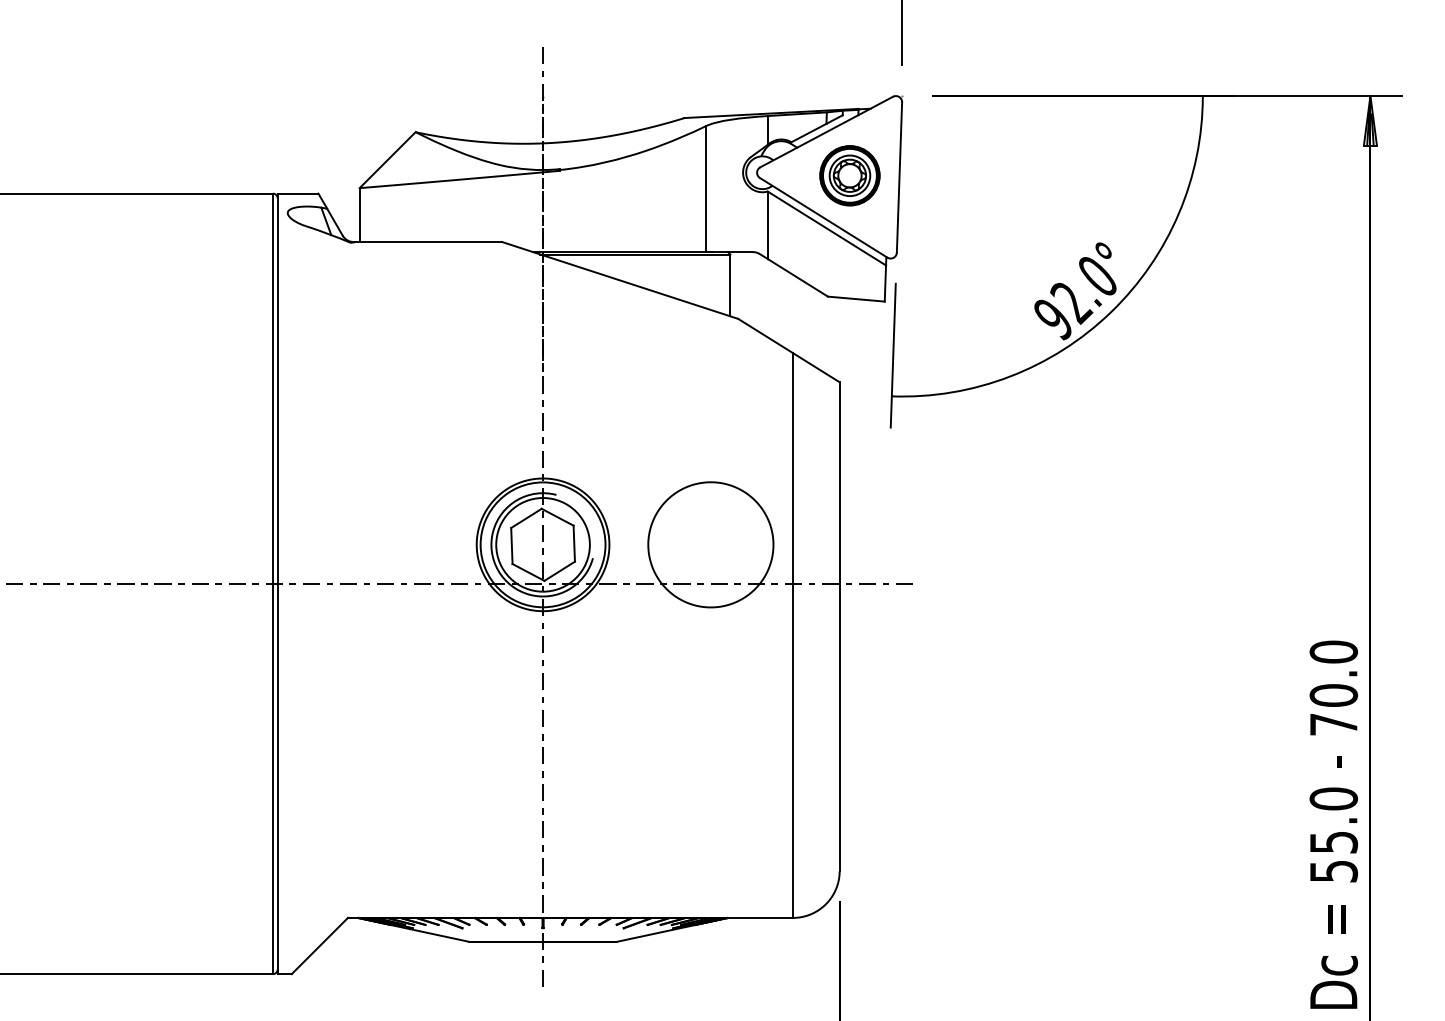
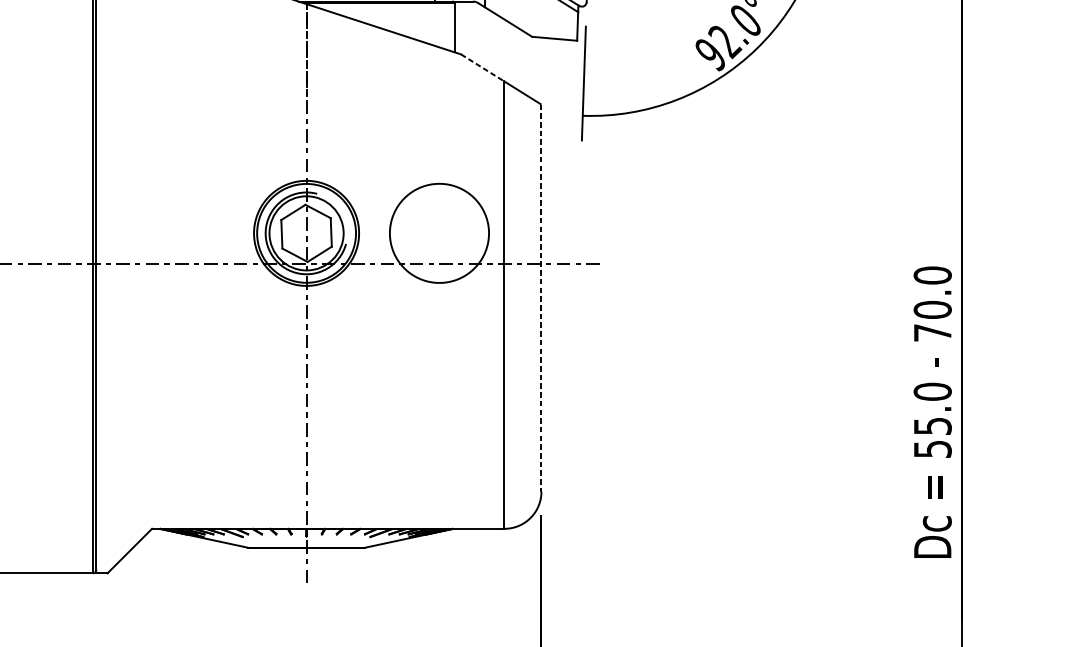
line: (765, 336) -> (482, 68), solid -> dashed
line: (839, 627) -> (541, 298), solid -> dashed
text: (1333, 824) -> (932, 412), moved

